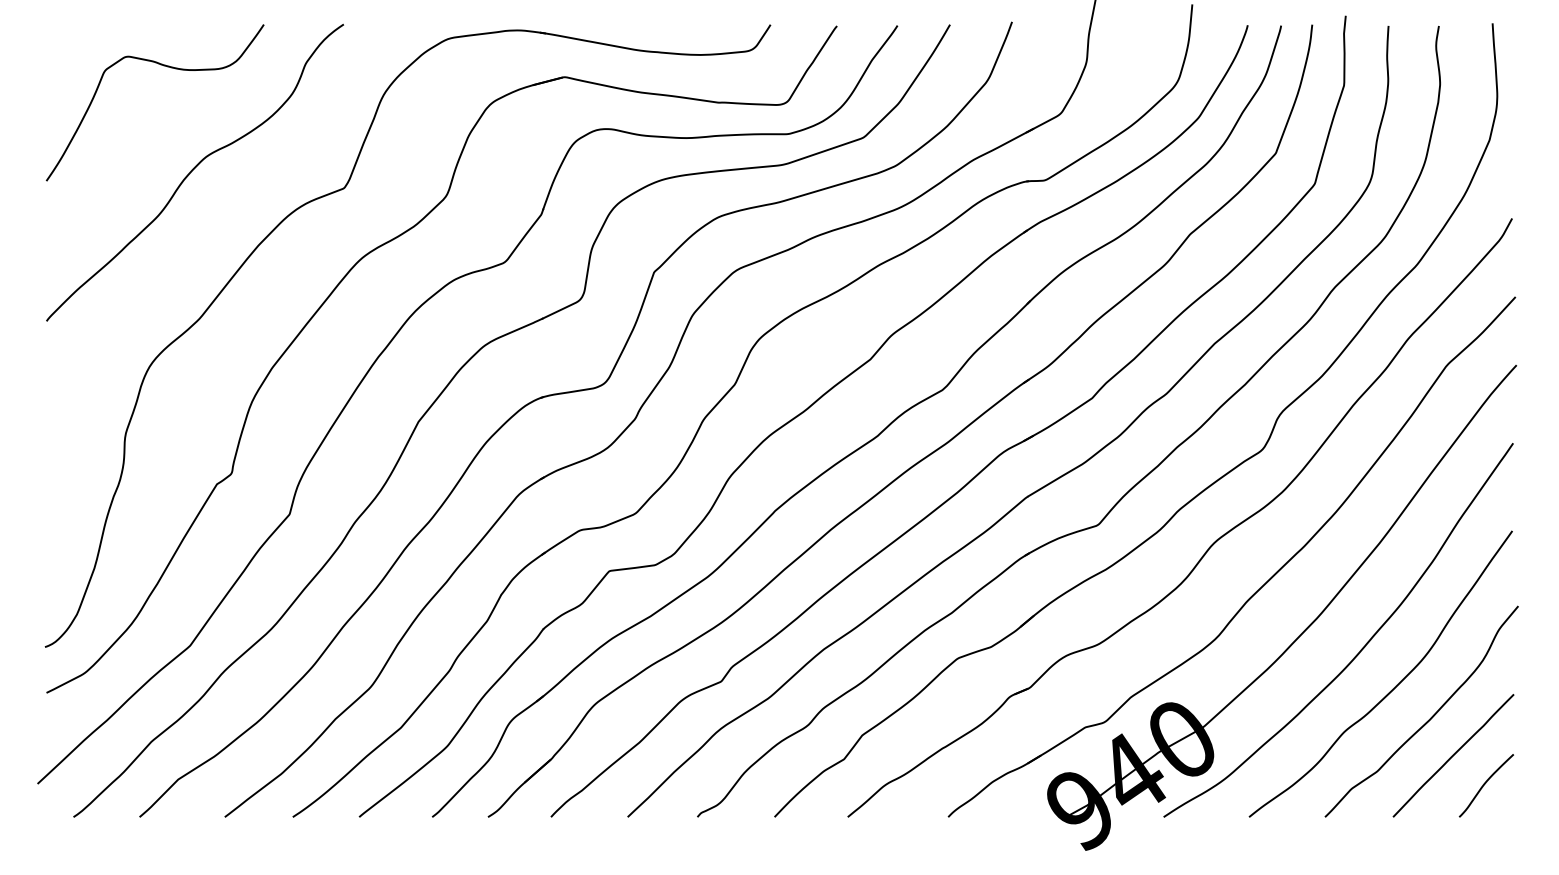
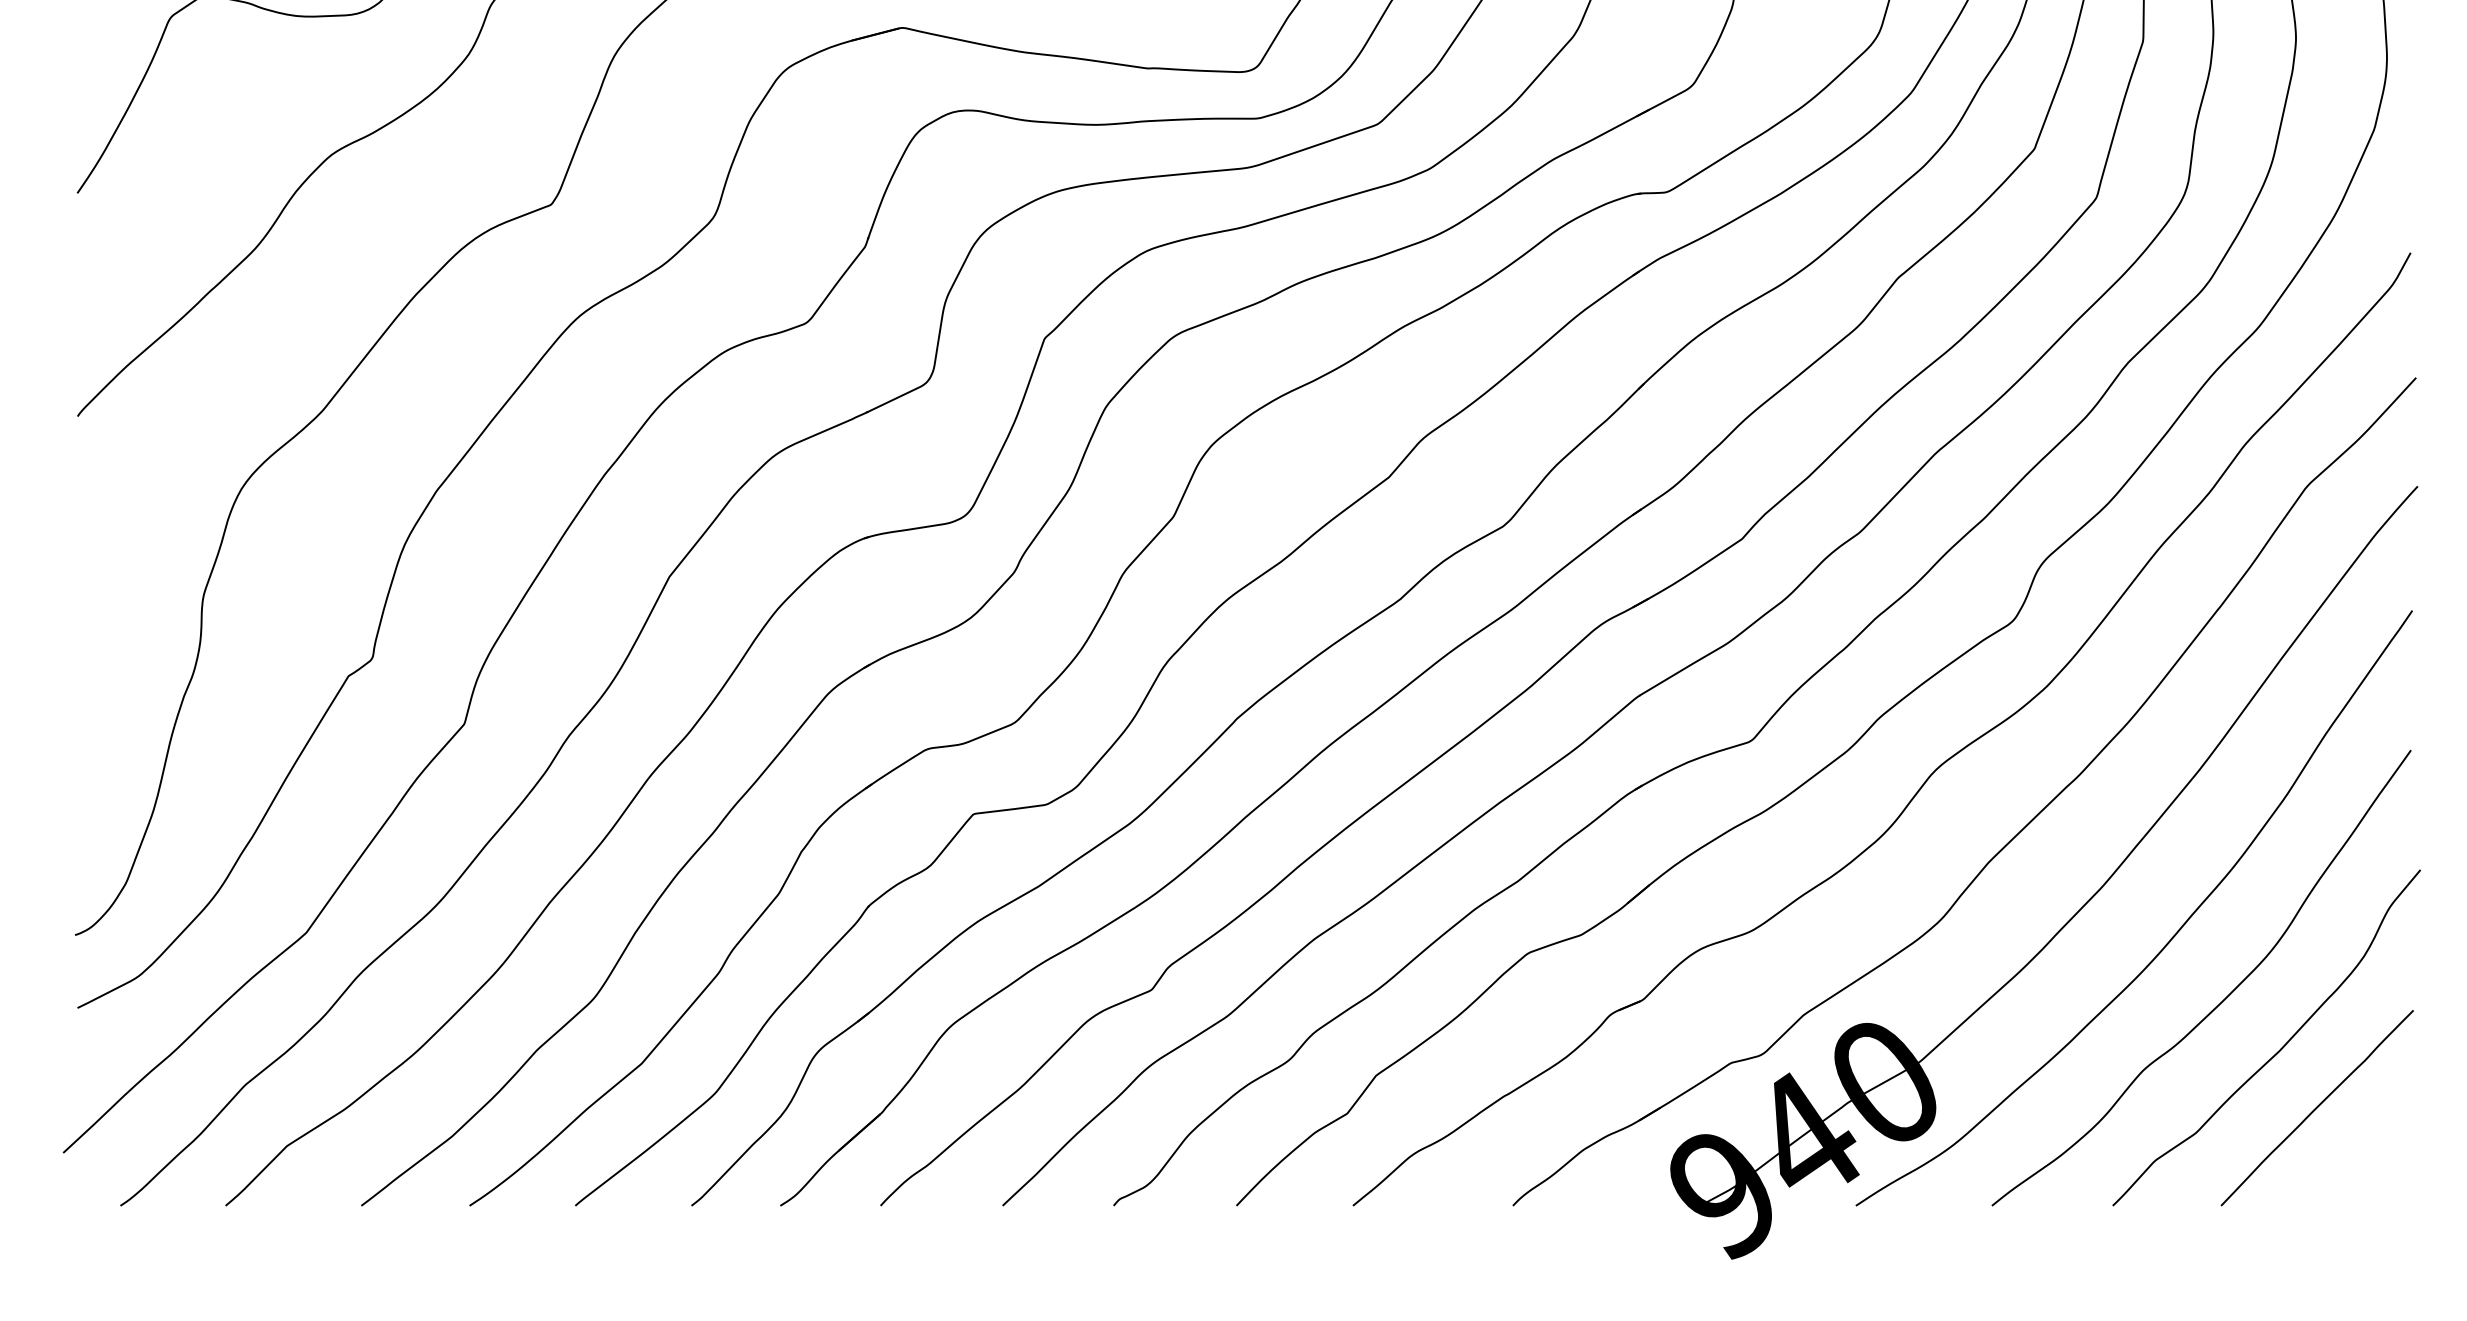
curve: (1485, 784) -> (2368, 1153), removed

